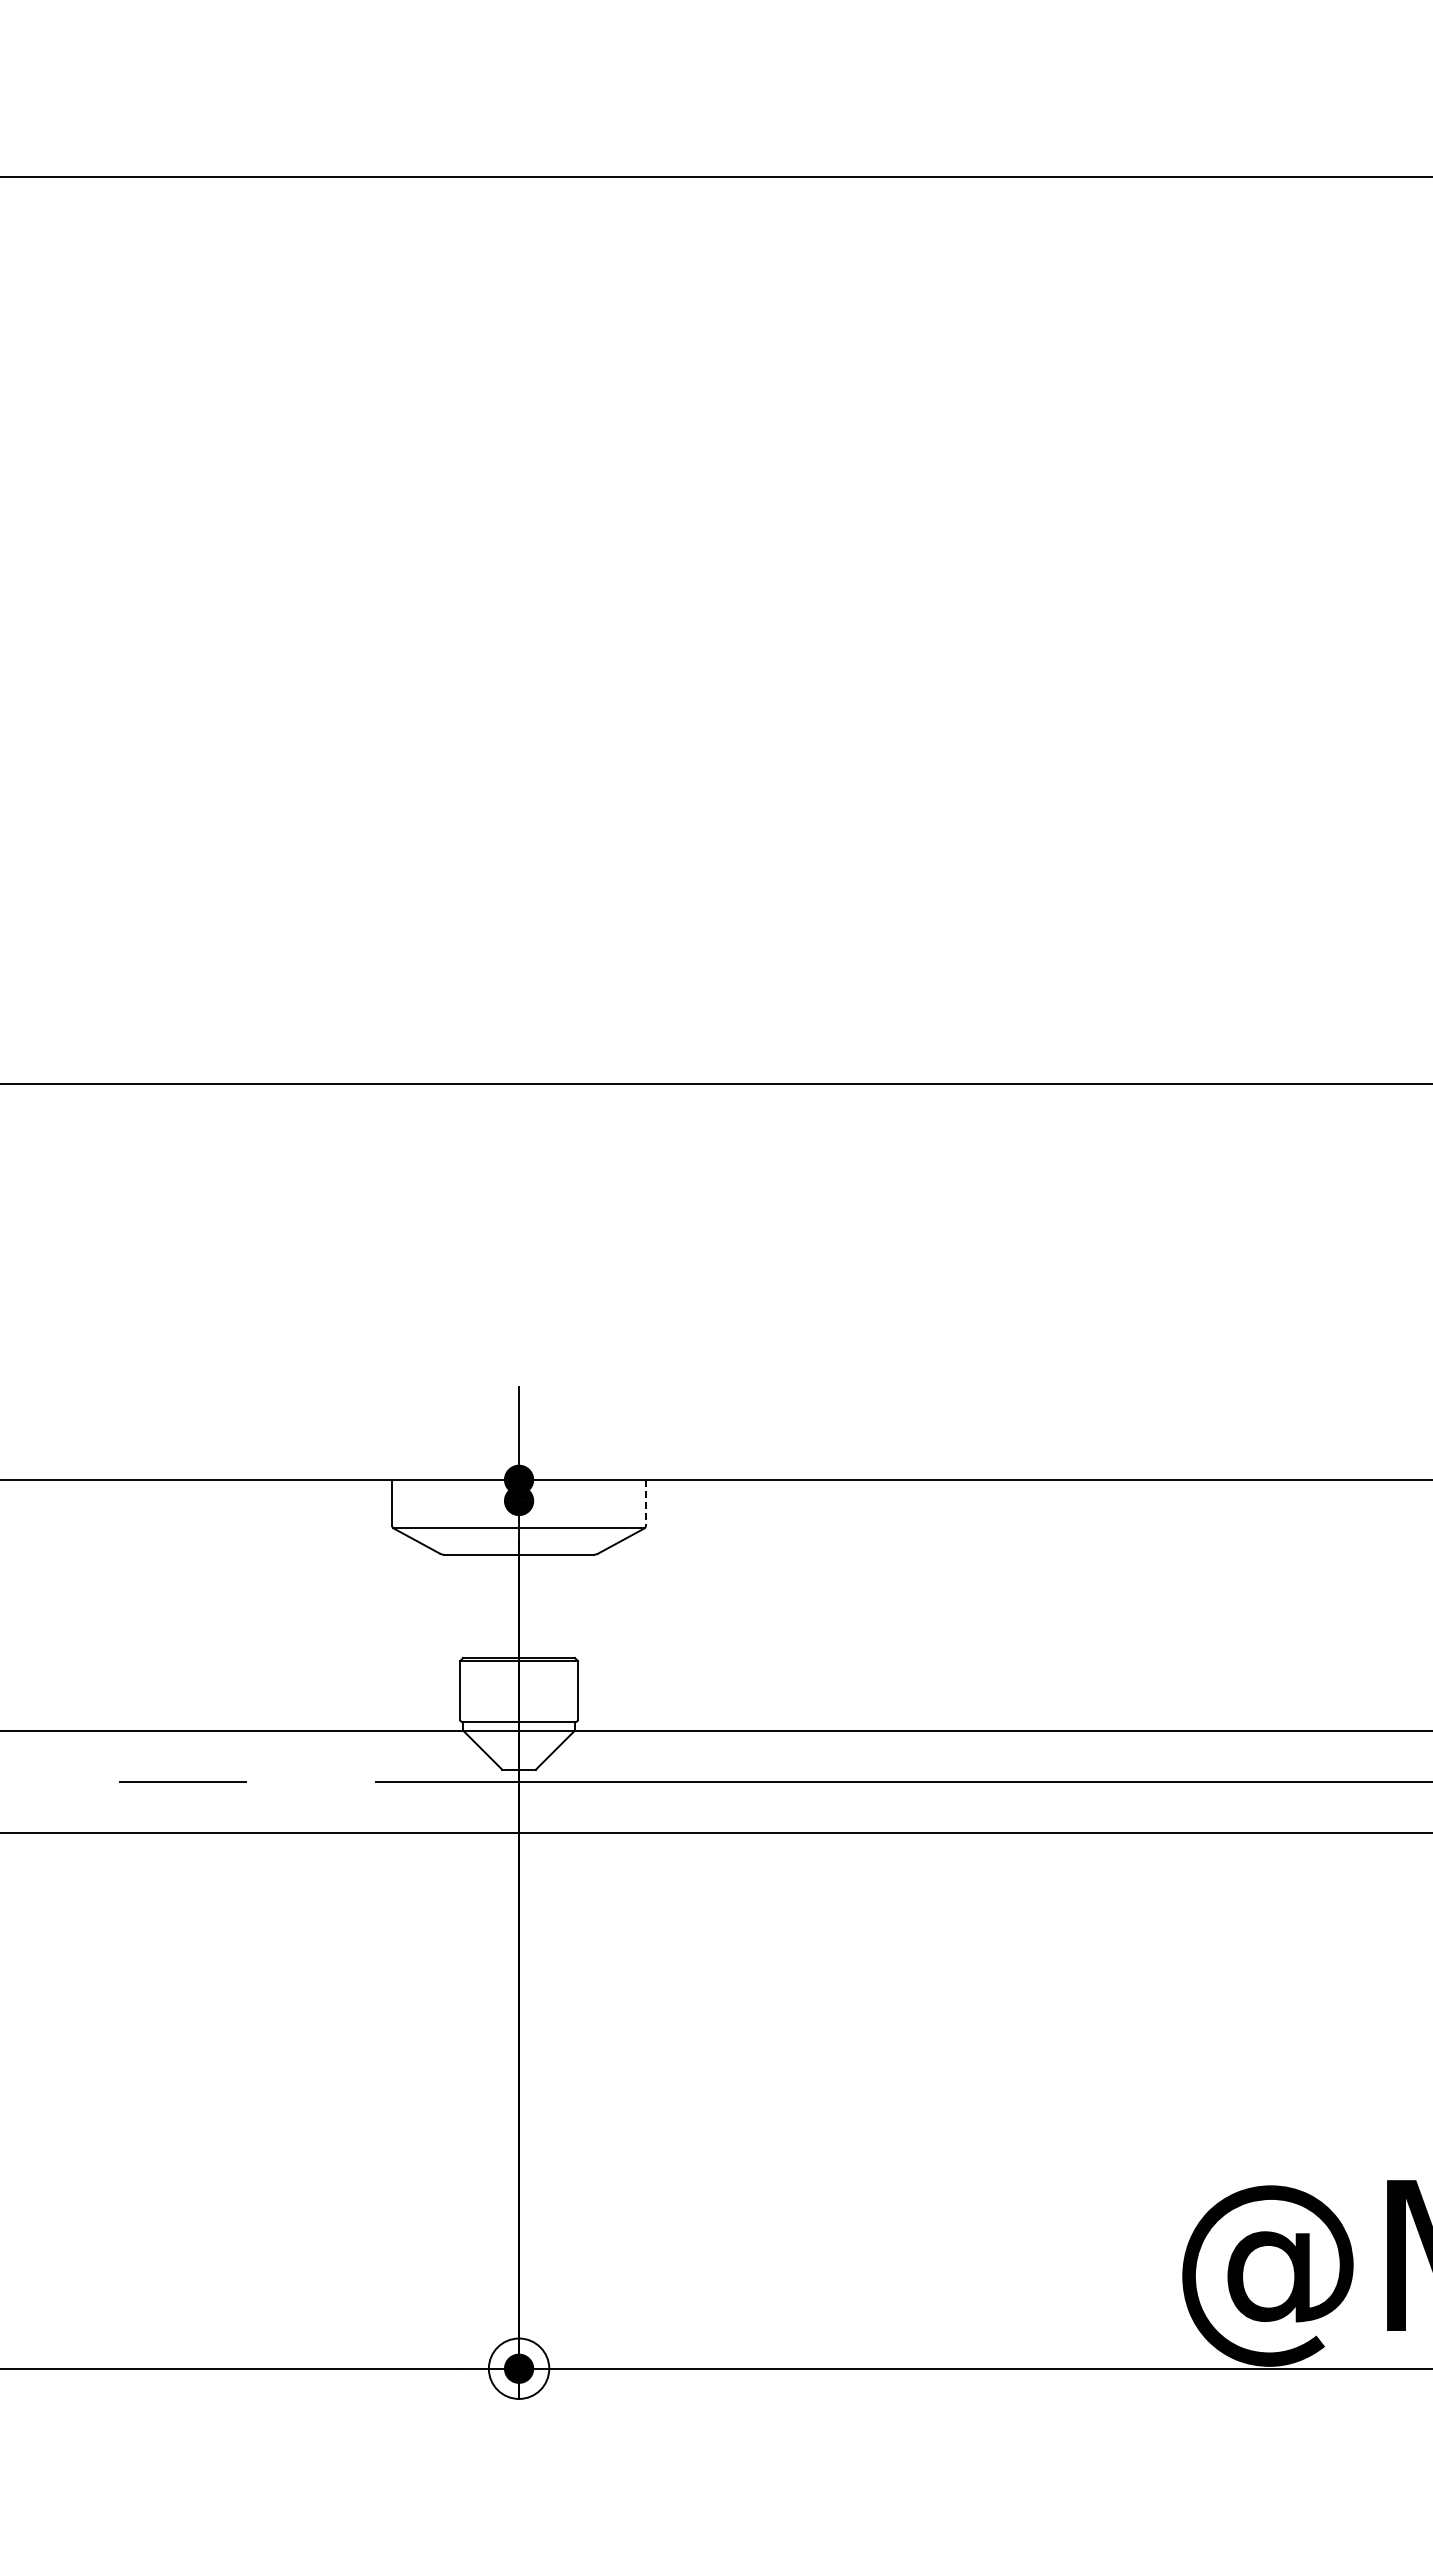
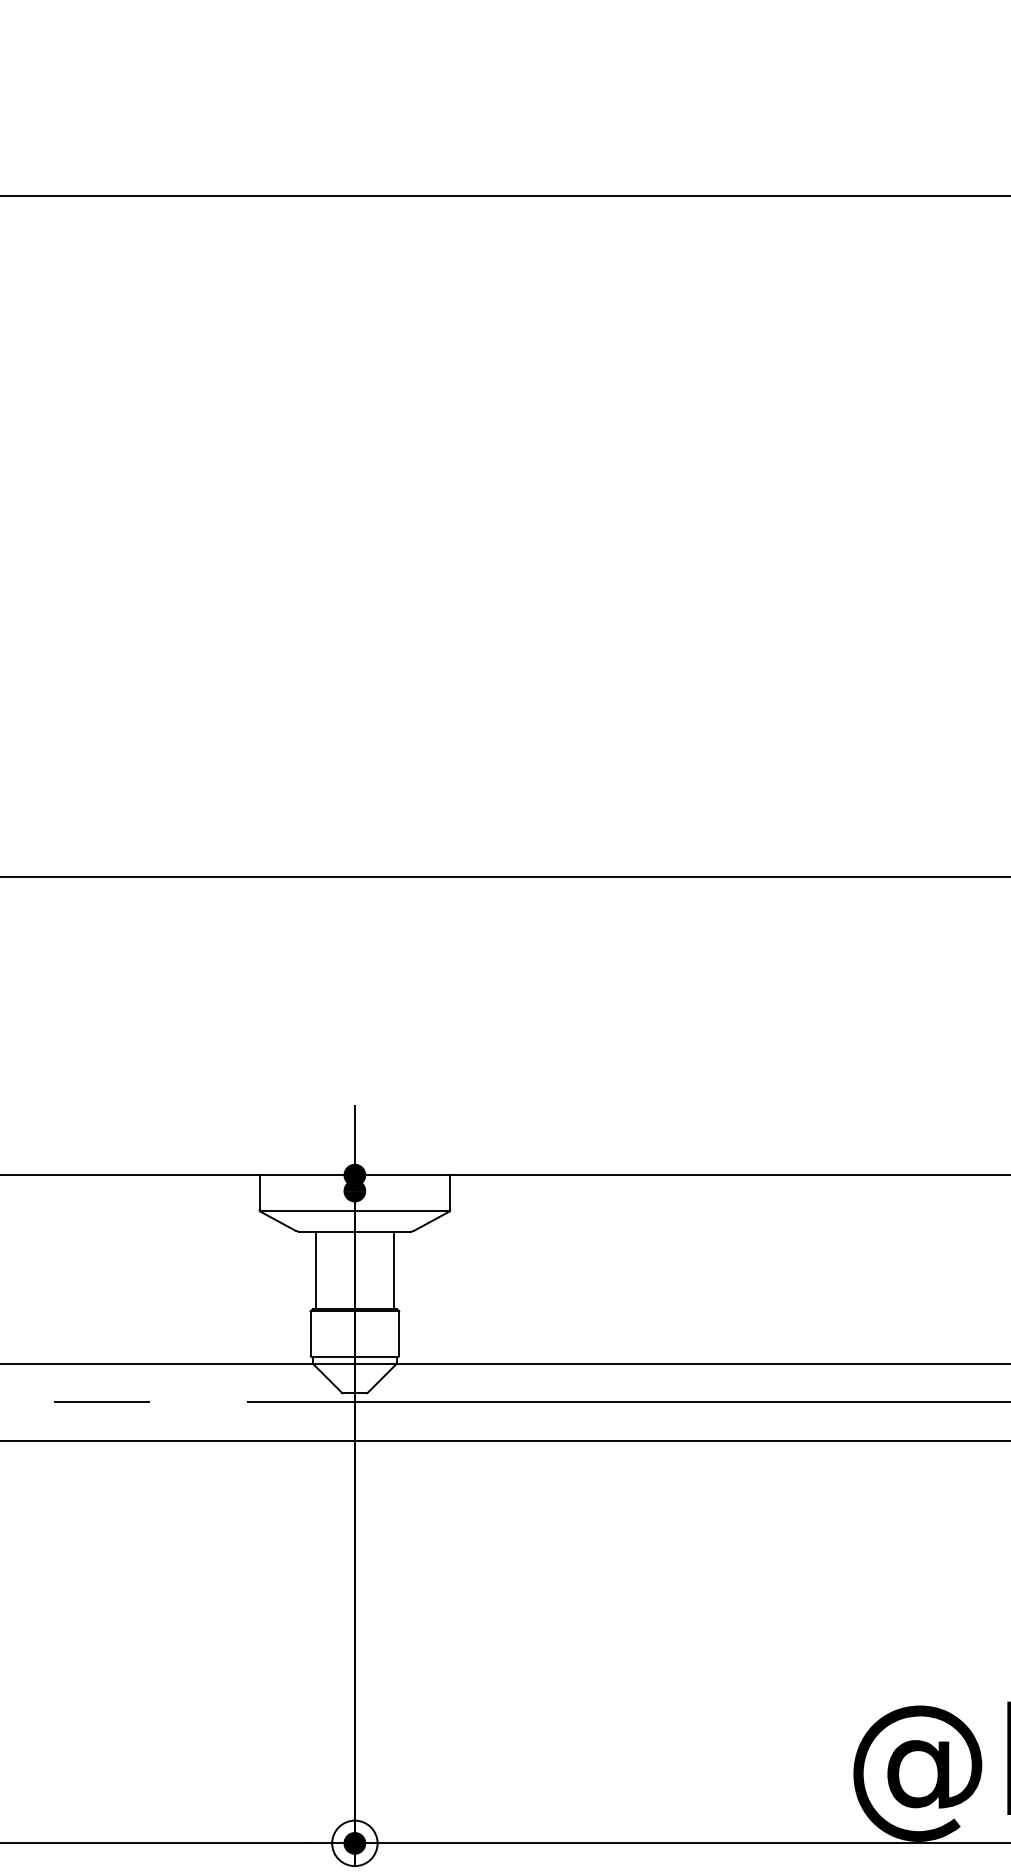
line: (645, 1502) -> (449, 1192), dashed -> solid
line: (467, 1606) -> (316, 1270), added
line: (570, 1606) -> (393, 1270), added

